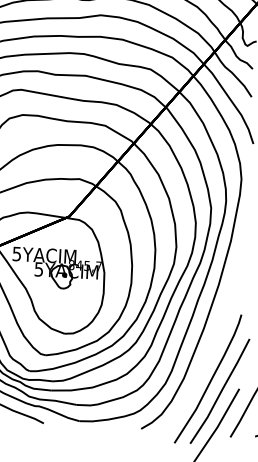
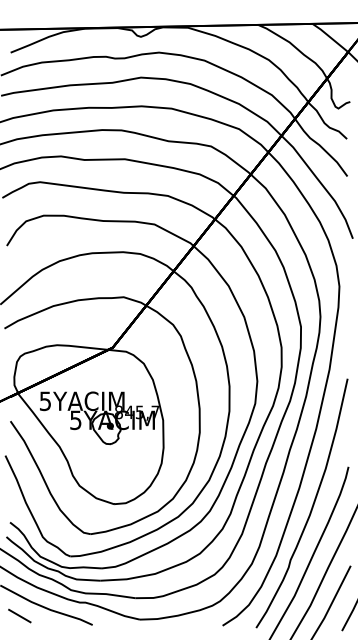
curve: (212, 342) -> (311, 506), added

